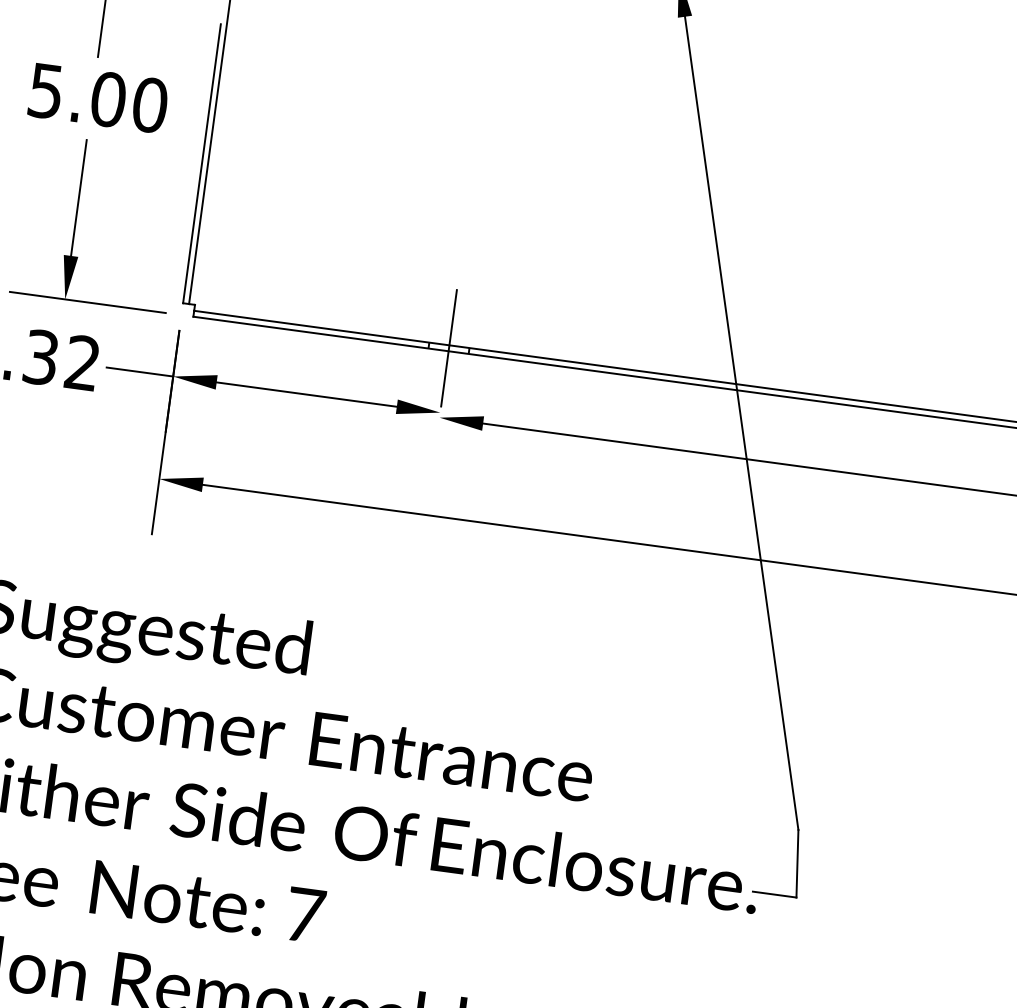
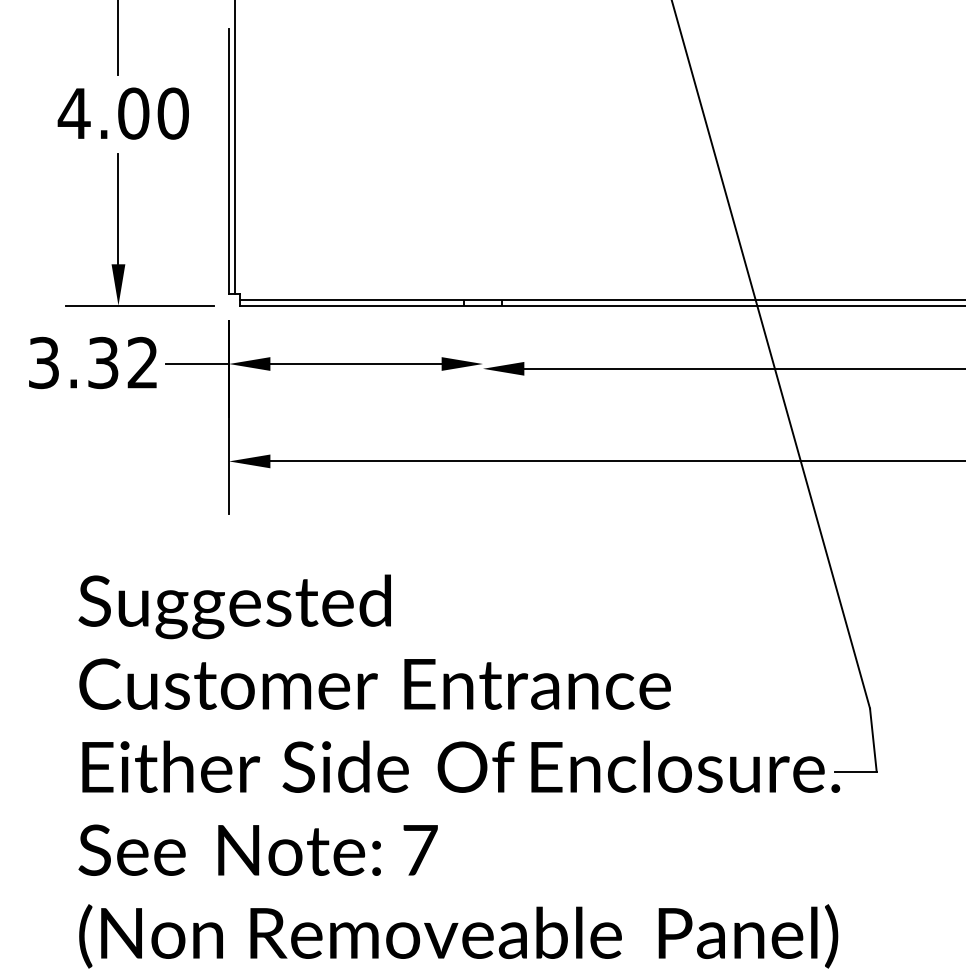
text: (45, 90) -> (73, 113), 5.00 -> 4.00
line: (449, 348) -> (483, 302), removed

